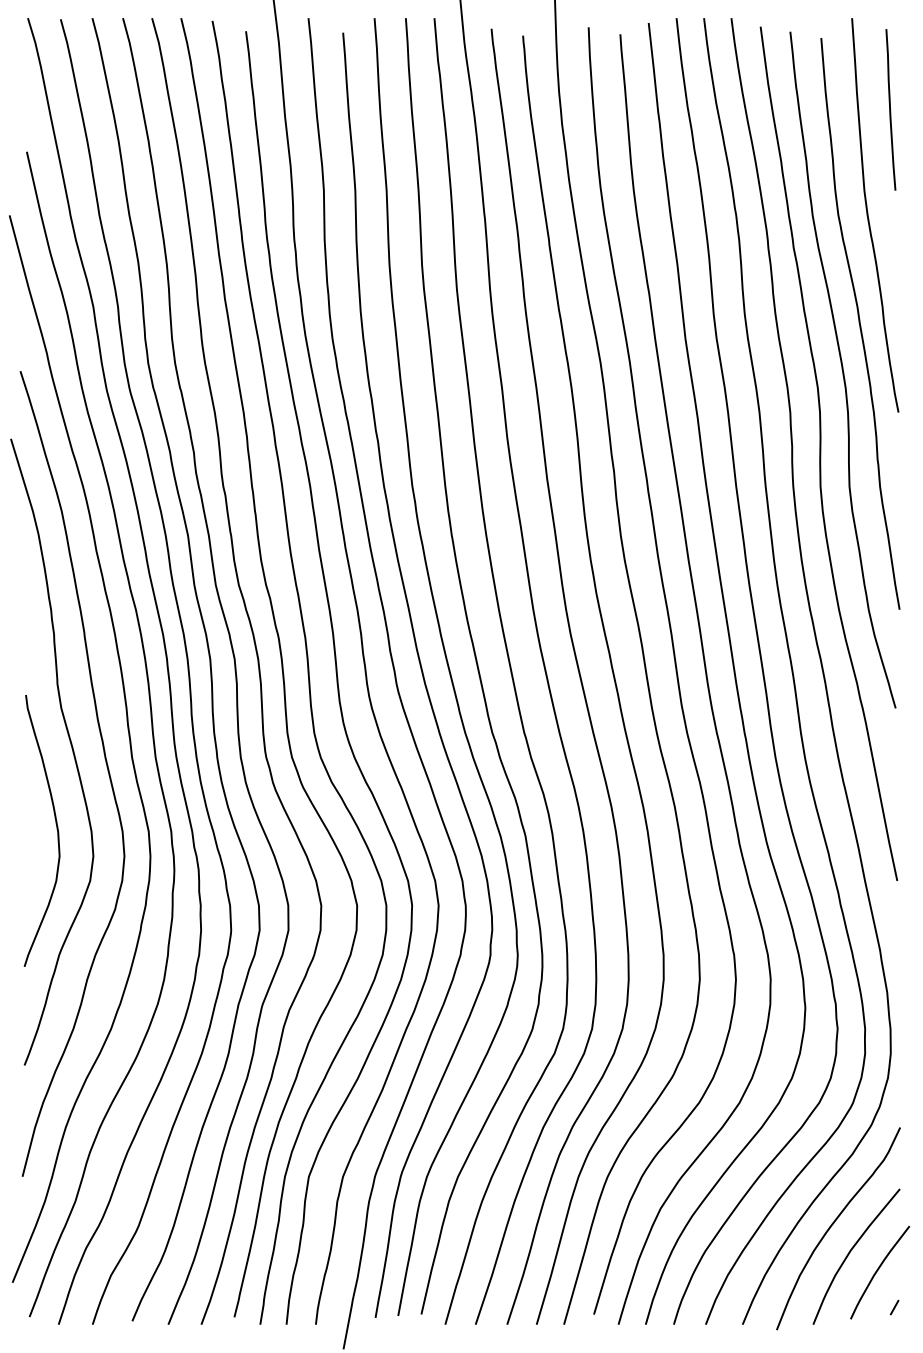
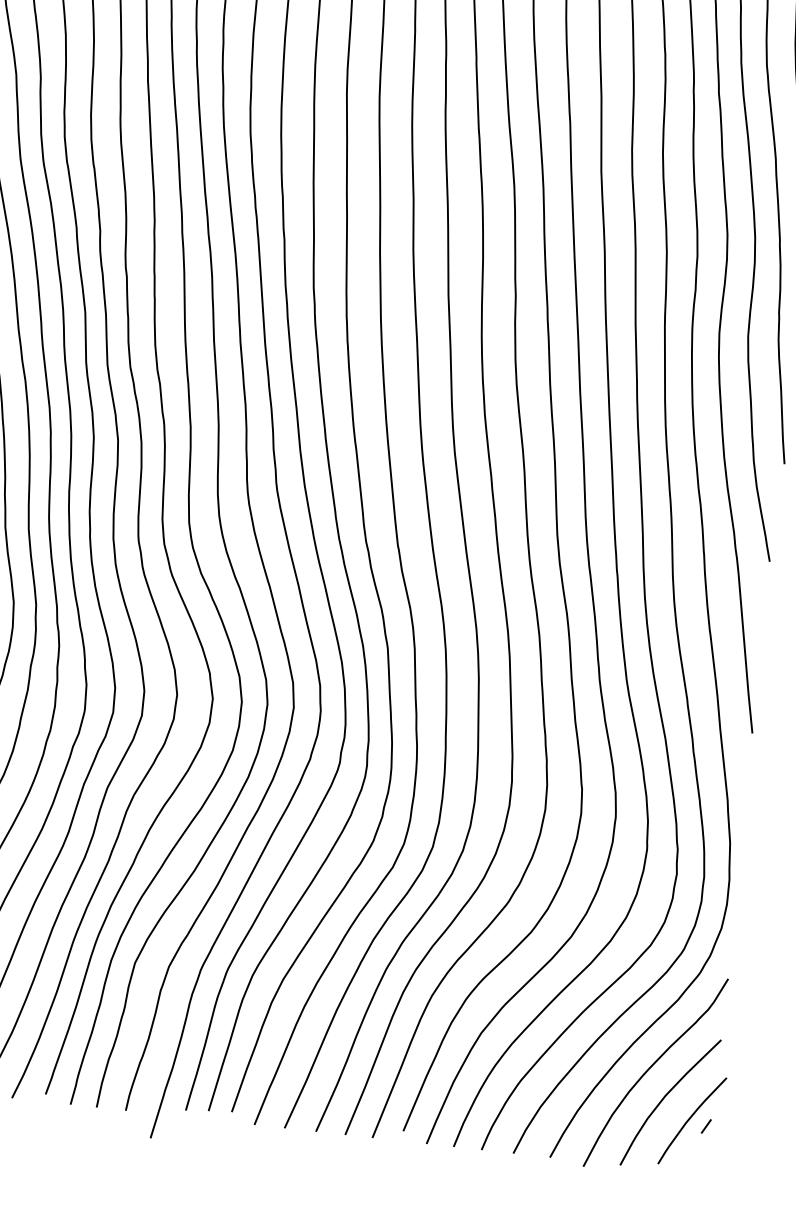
line: (894, 1307) -> (706, 1126), moved

